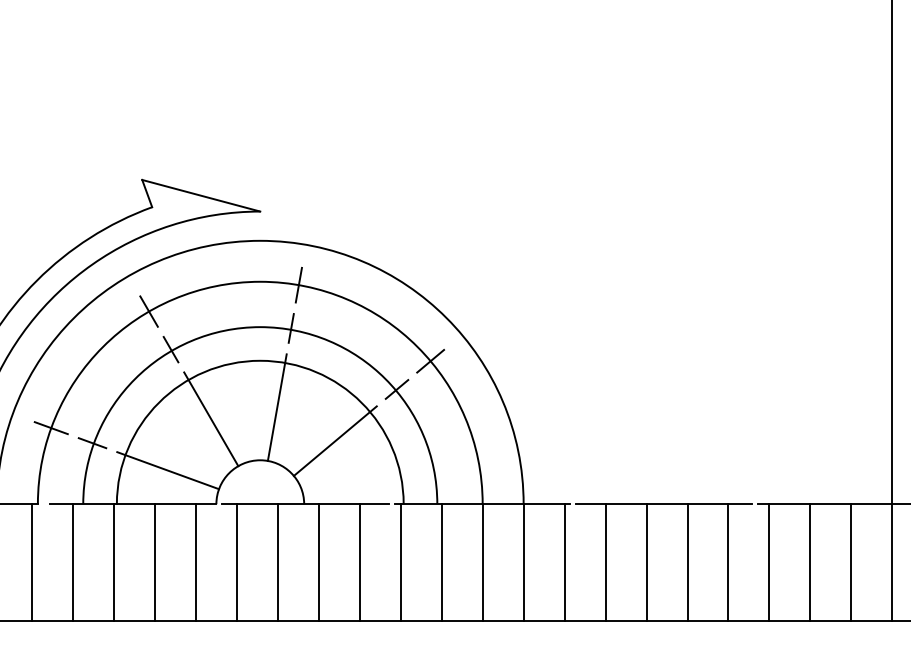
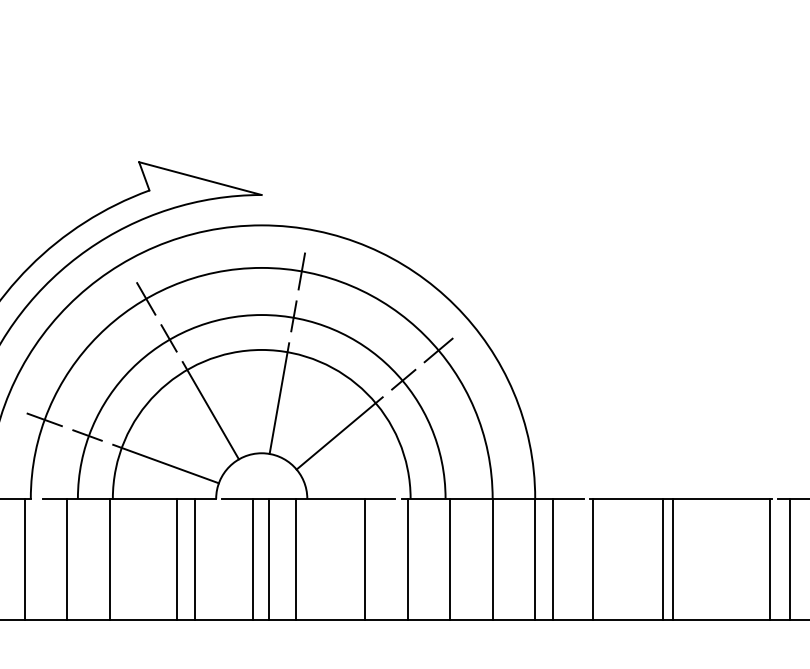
line: (154, 562) -> (176, 559), moved
line: (236, 562) -> (268, 559), moved
line: (277, 562) -> (252, 559), moved
line: (318, 562) -> (295, 559), moved
line: (564, 562) -> (552, 559), moved
line: (605, 562) -> (593, 559), moved
line: (687, 562) -> (673, 559), moved
line: (728, 562) -> (769, 559), moved

